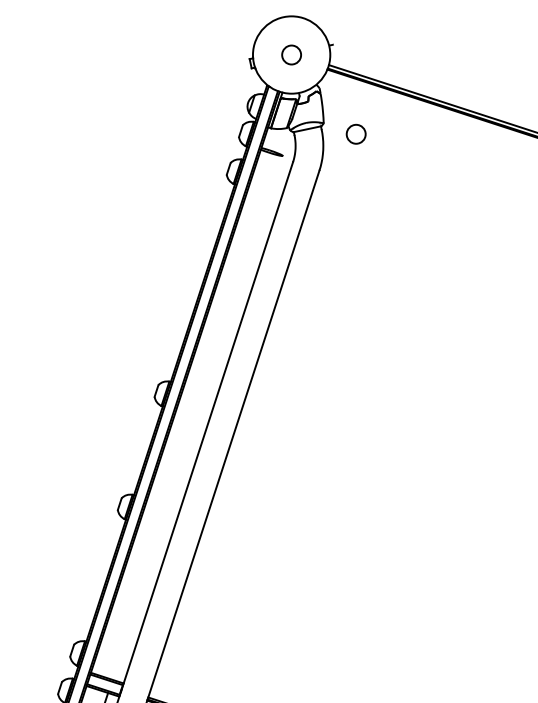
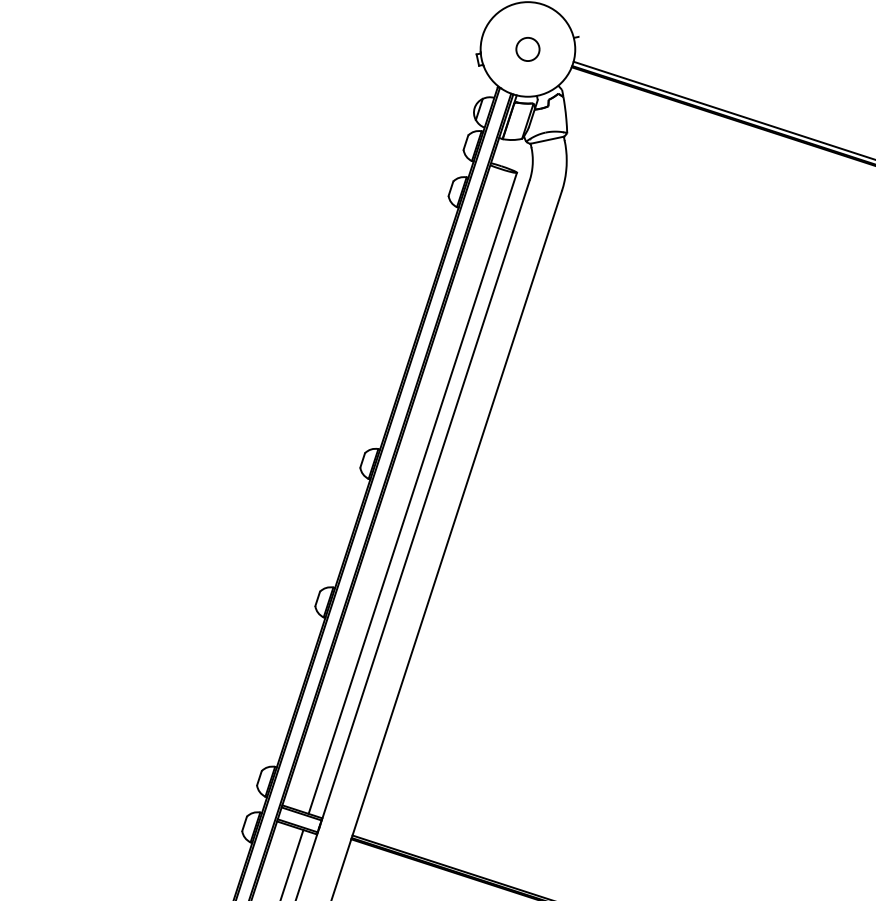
circle: (355, 134) -> (606, 146), removed
line: (197, 417) -> (412, 492), added

